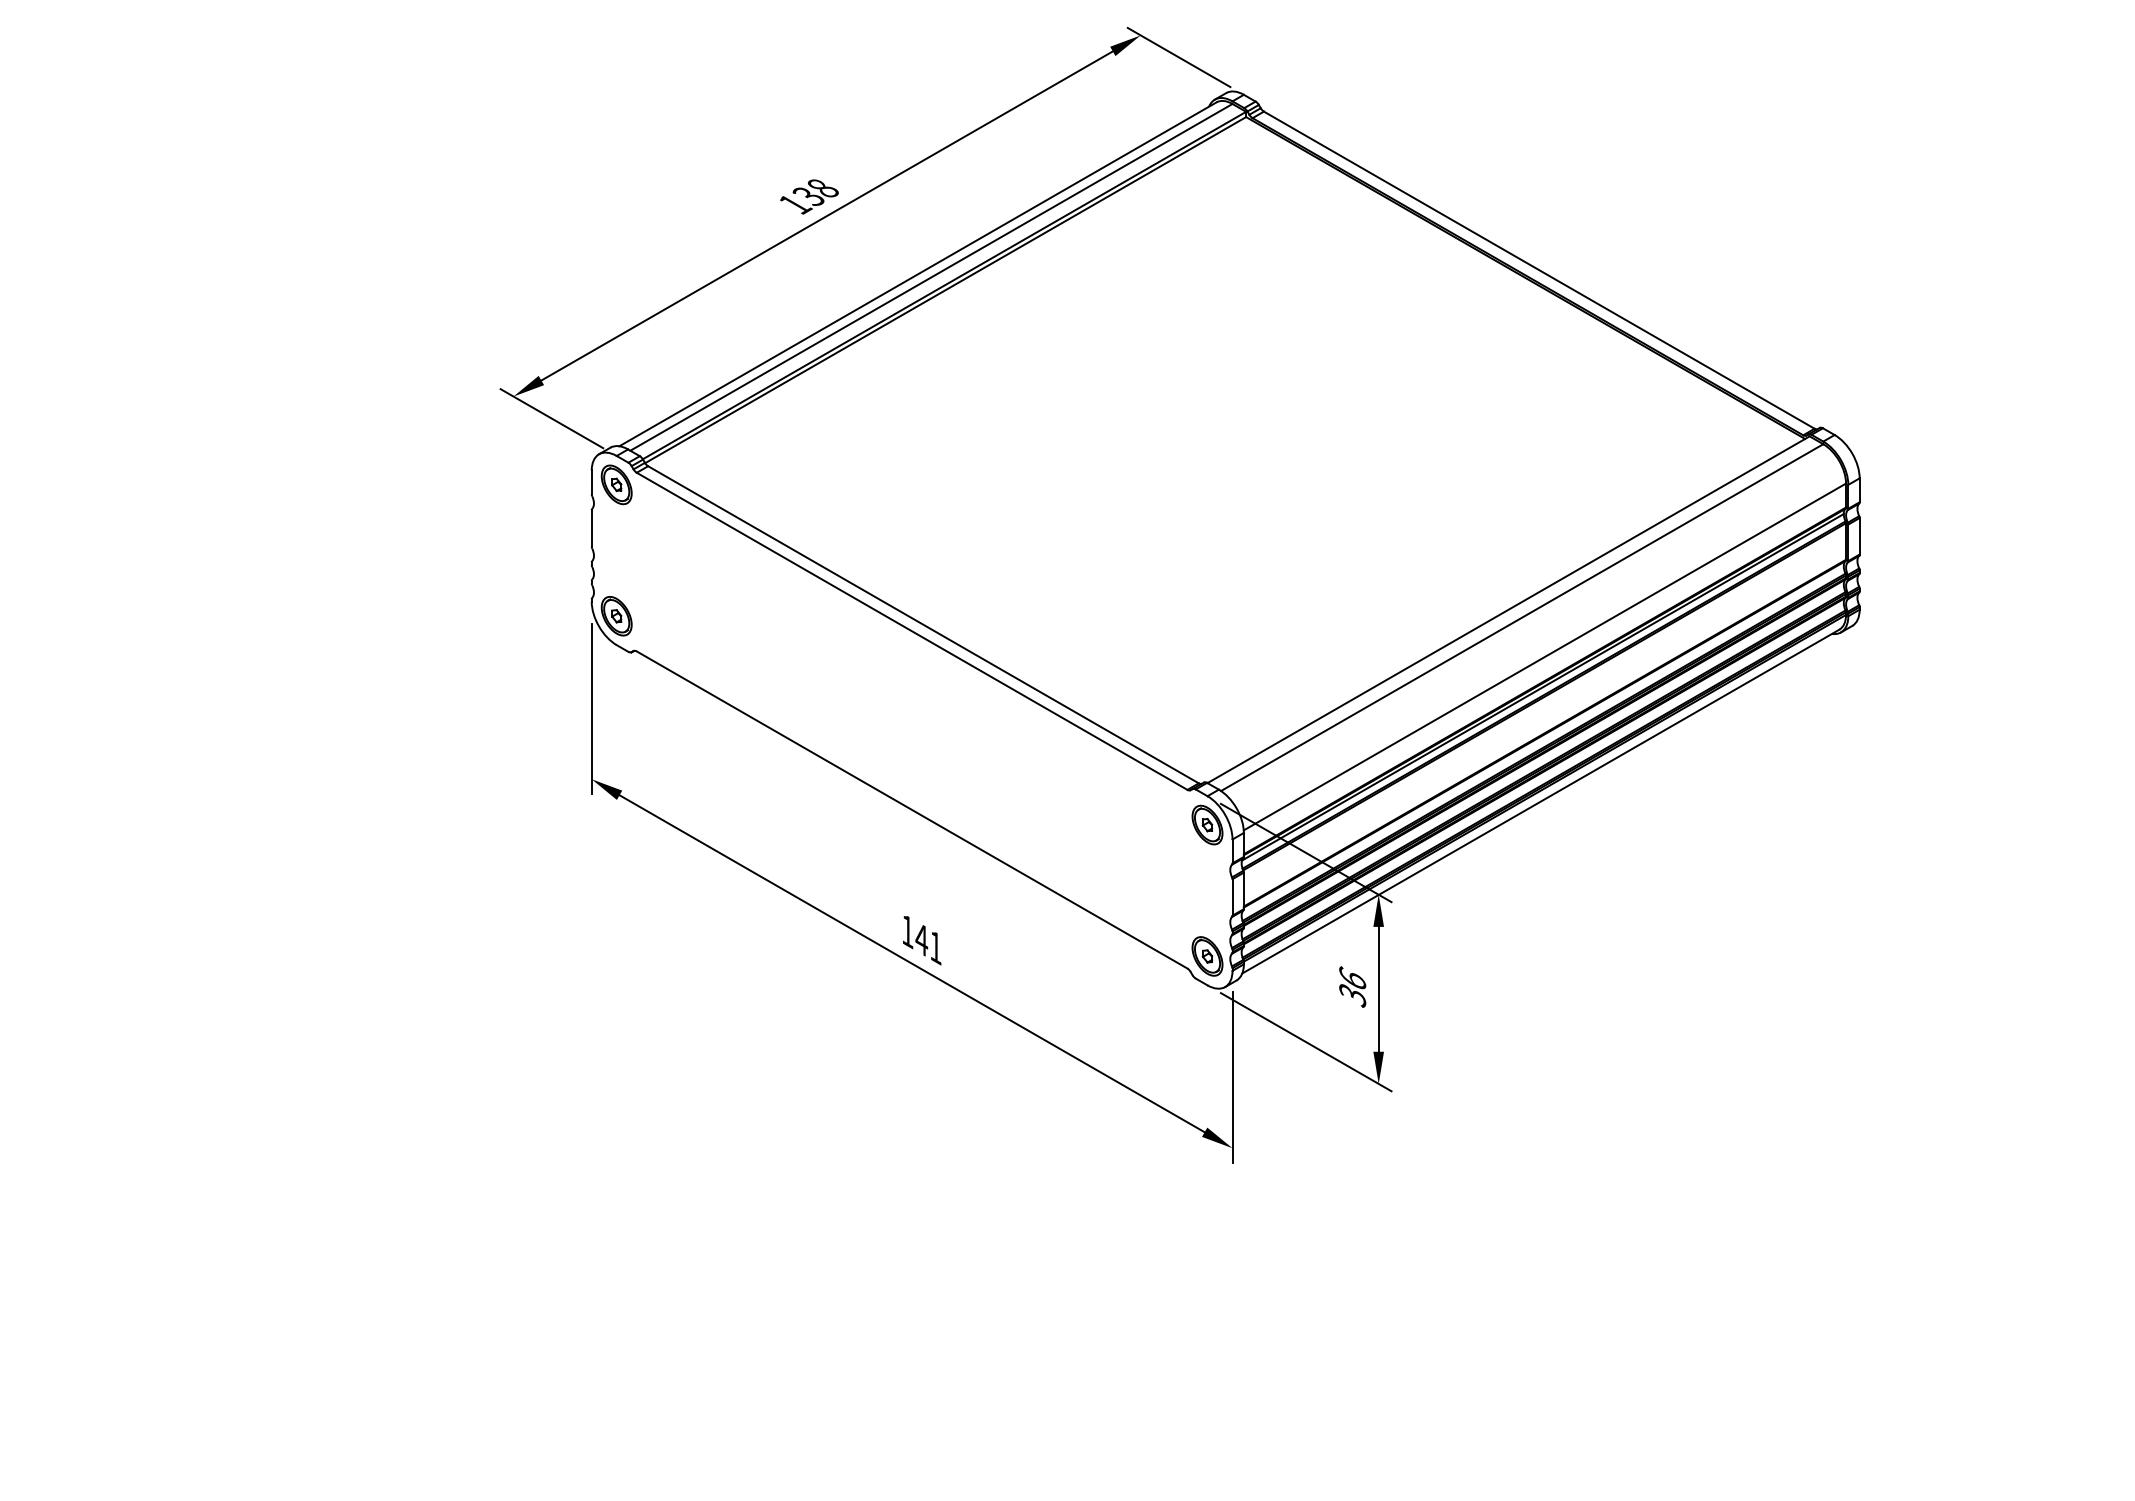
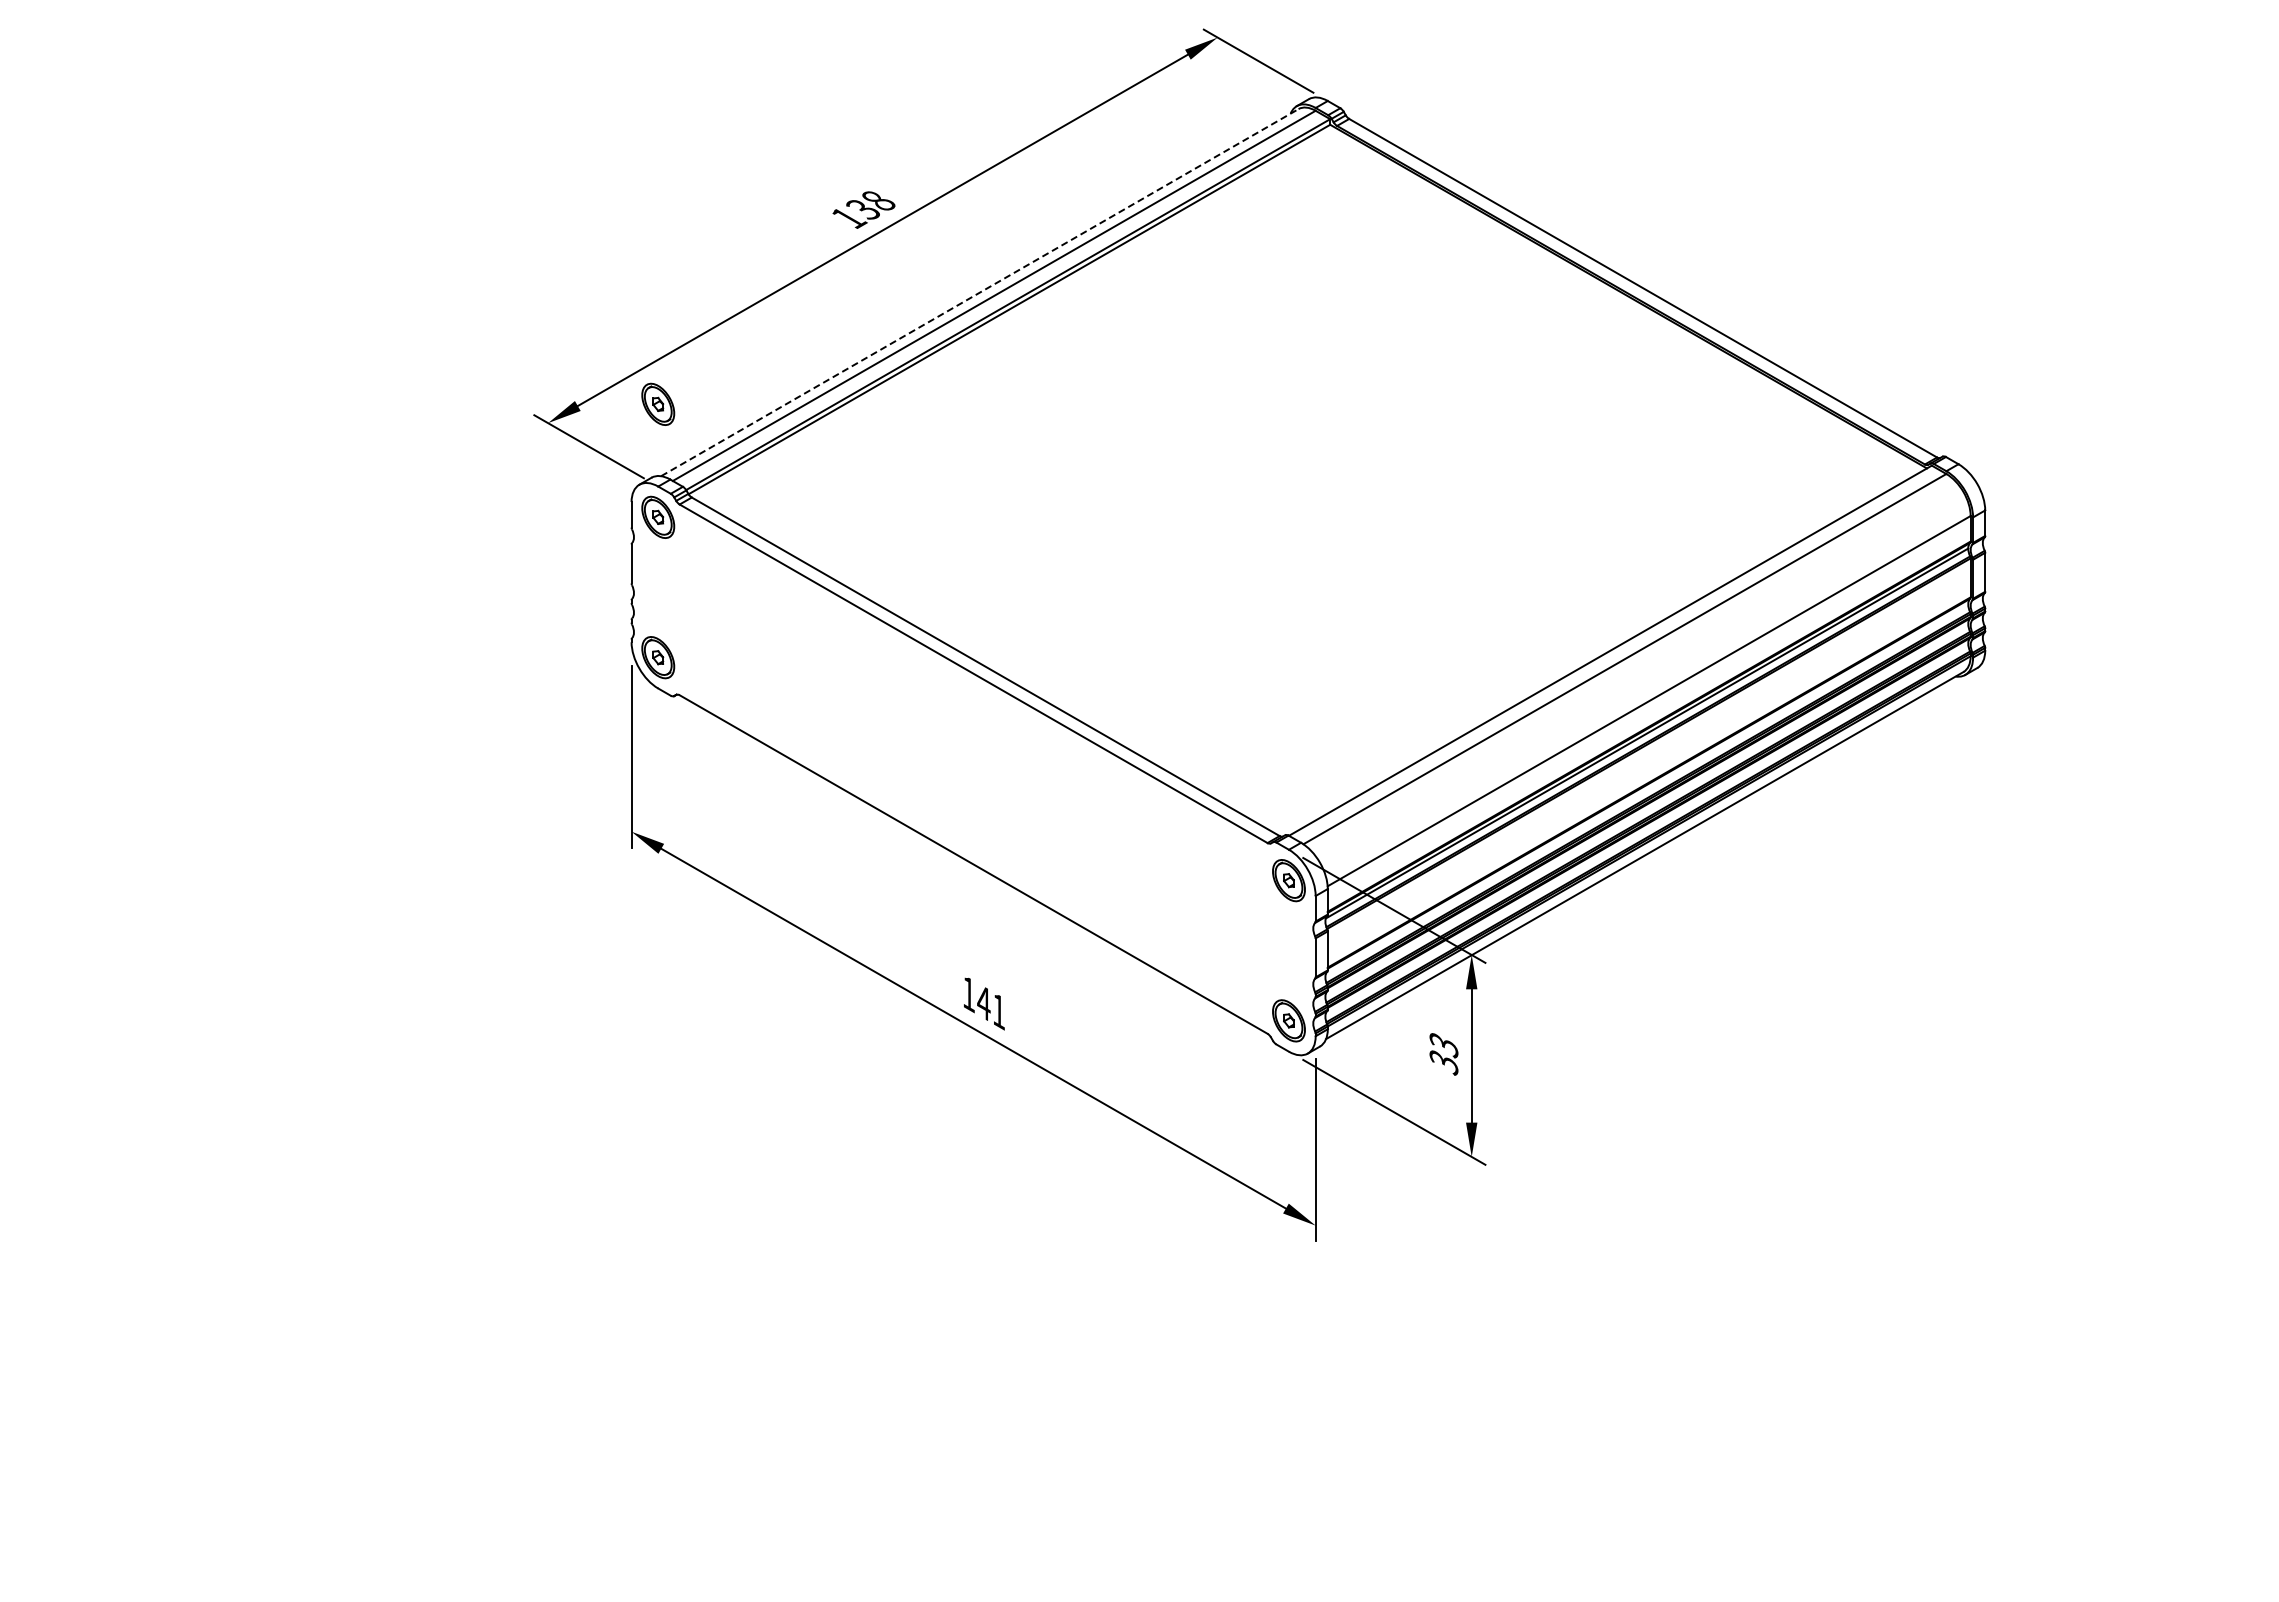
line: (917, 274) -> (979, 292), solid -> dashed
part: (616, 378) -> (658, 403), added
text: (1352, 978) -> (1443, 1044), 36 -> 33

